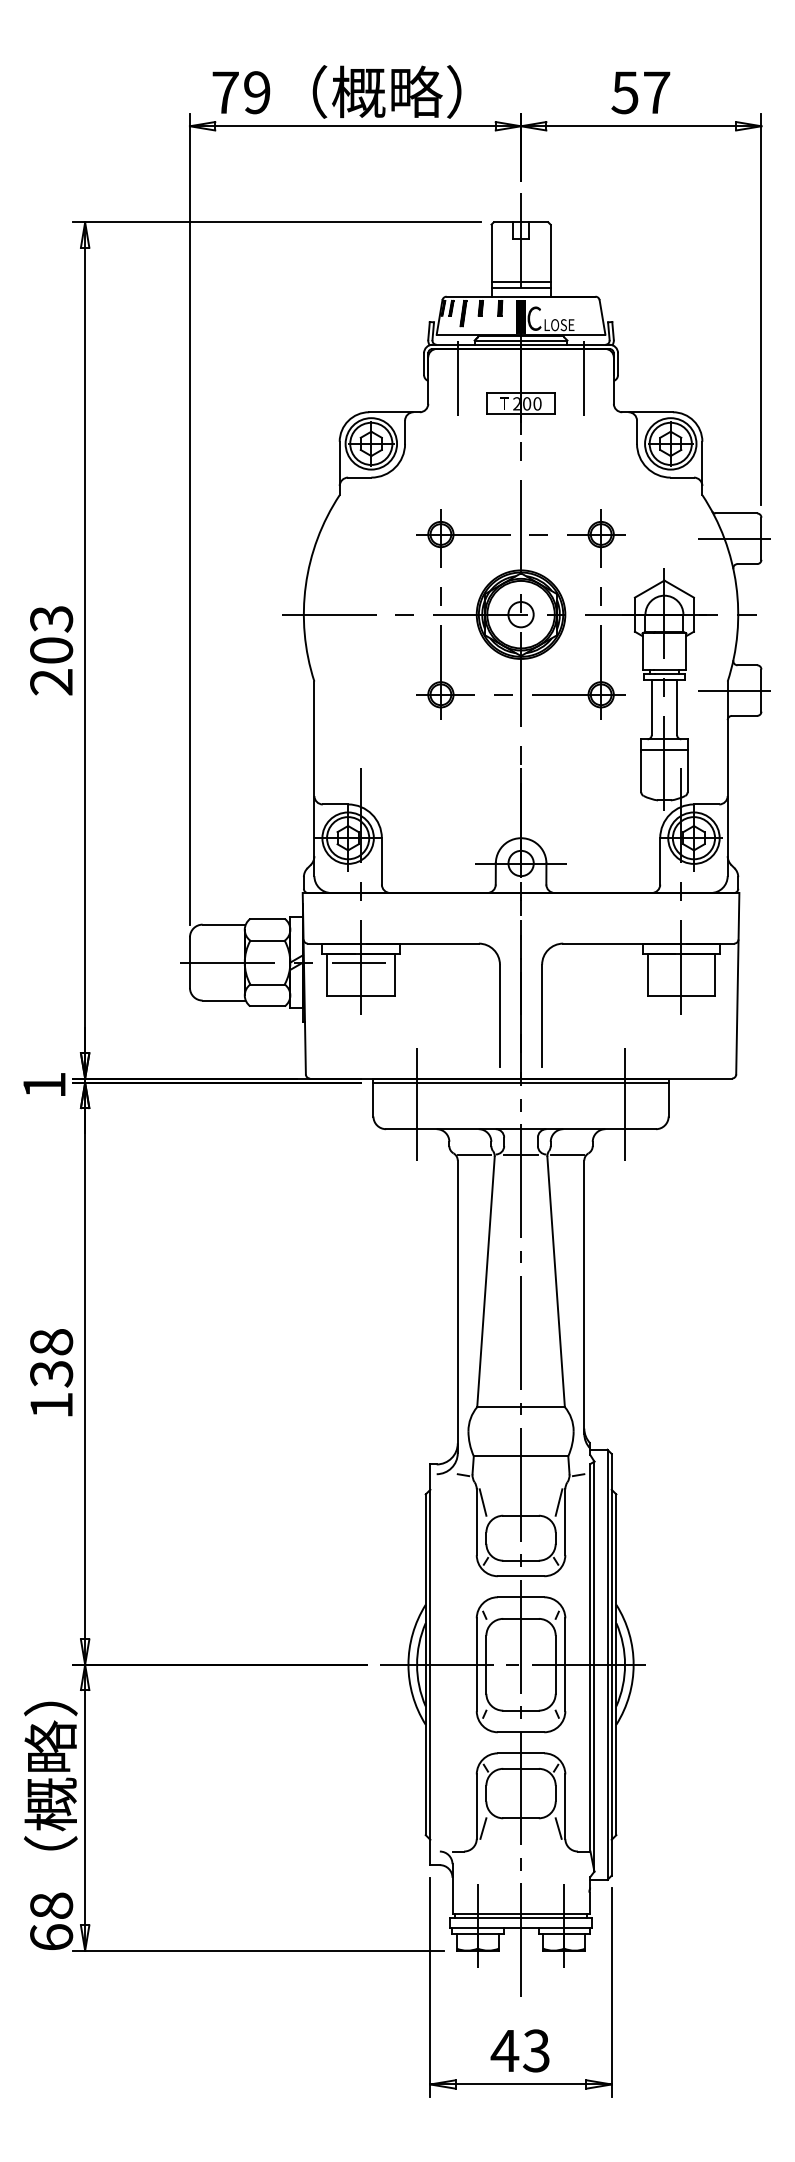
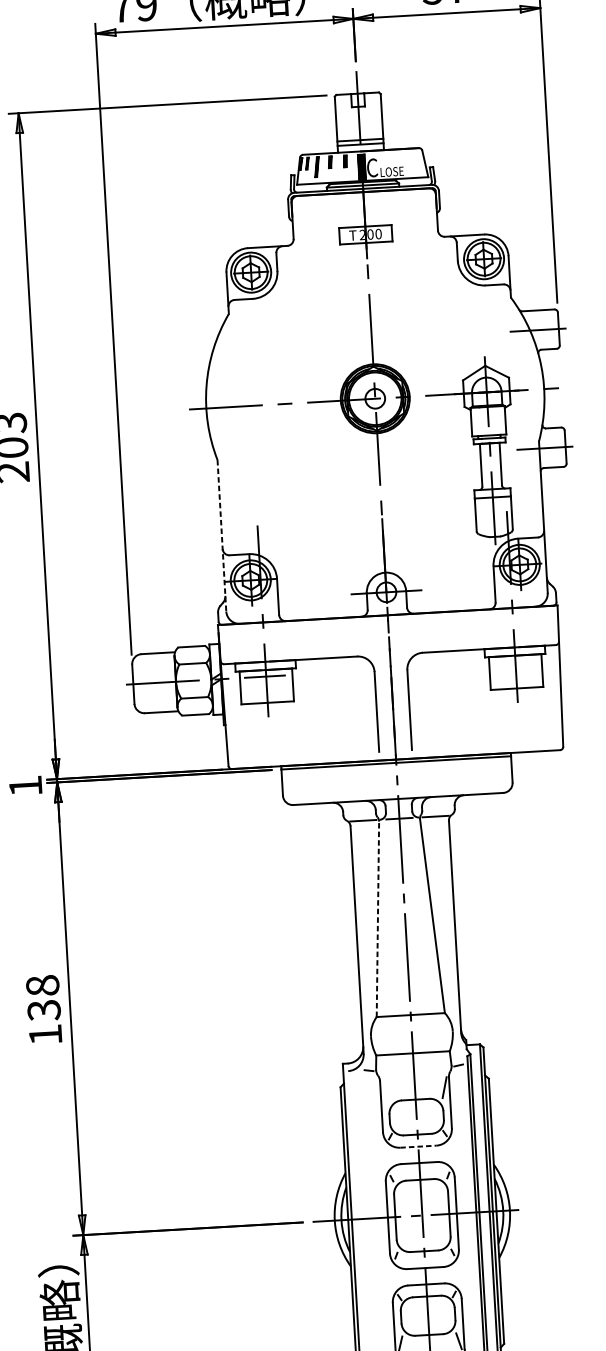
line: (457, 378) -> (315, 217), removed
line: (584, 378) -> (414, 212), removed
part: (529, 535) -> (378, 336), removed
line: (314, 779) -> (222, 536), solid -> dashed
line: (416, 1108) -> (316, 787), removed
line: (625, 1108) -> (478, 778), removed
line: (486, 1281) -> (378, 918), solid -> dashed
line: (482, 1502) -> (385, 1091), removed
line: (521, 1576) -> (418, 1146), solid -> dashed

